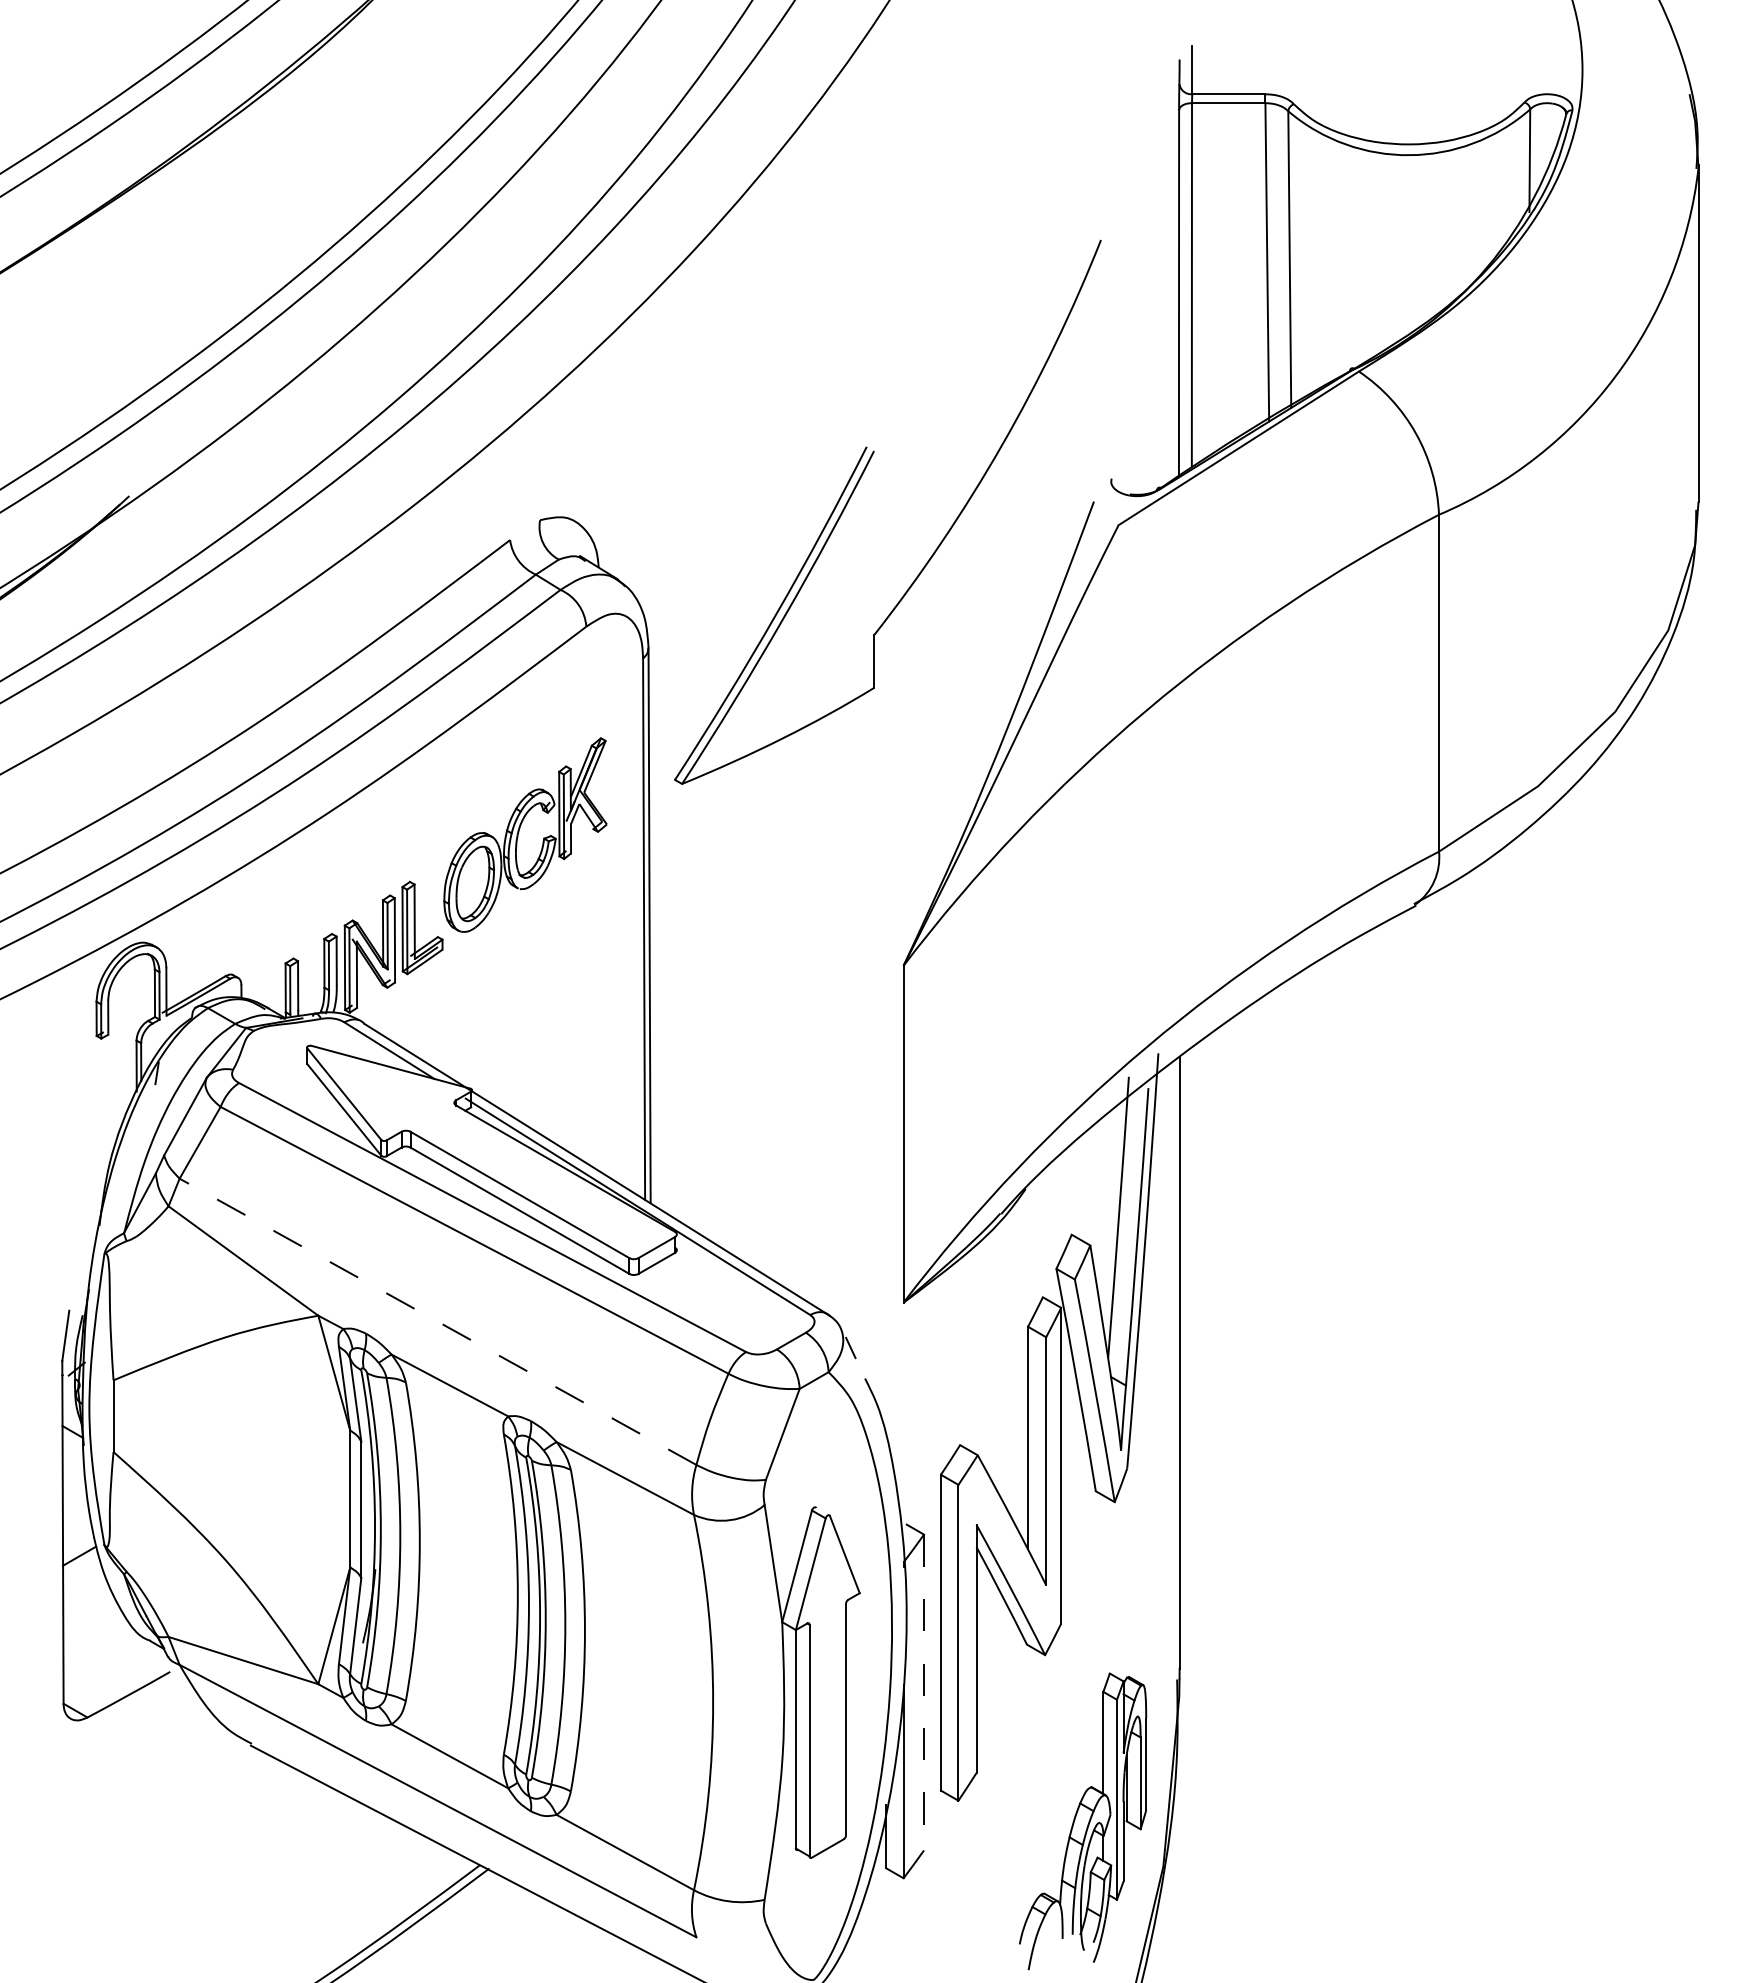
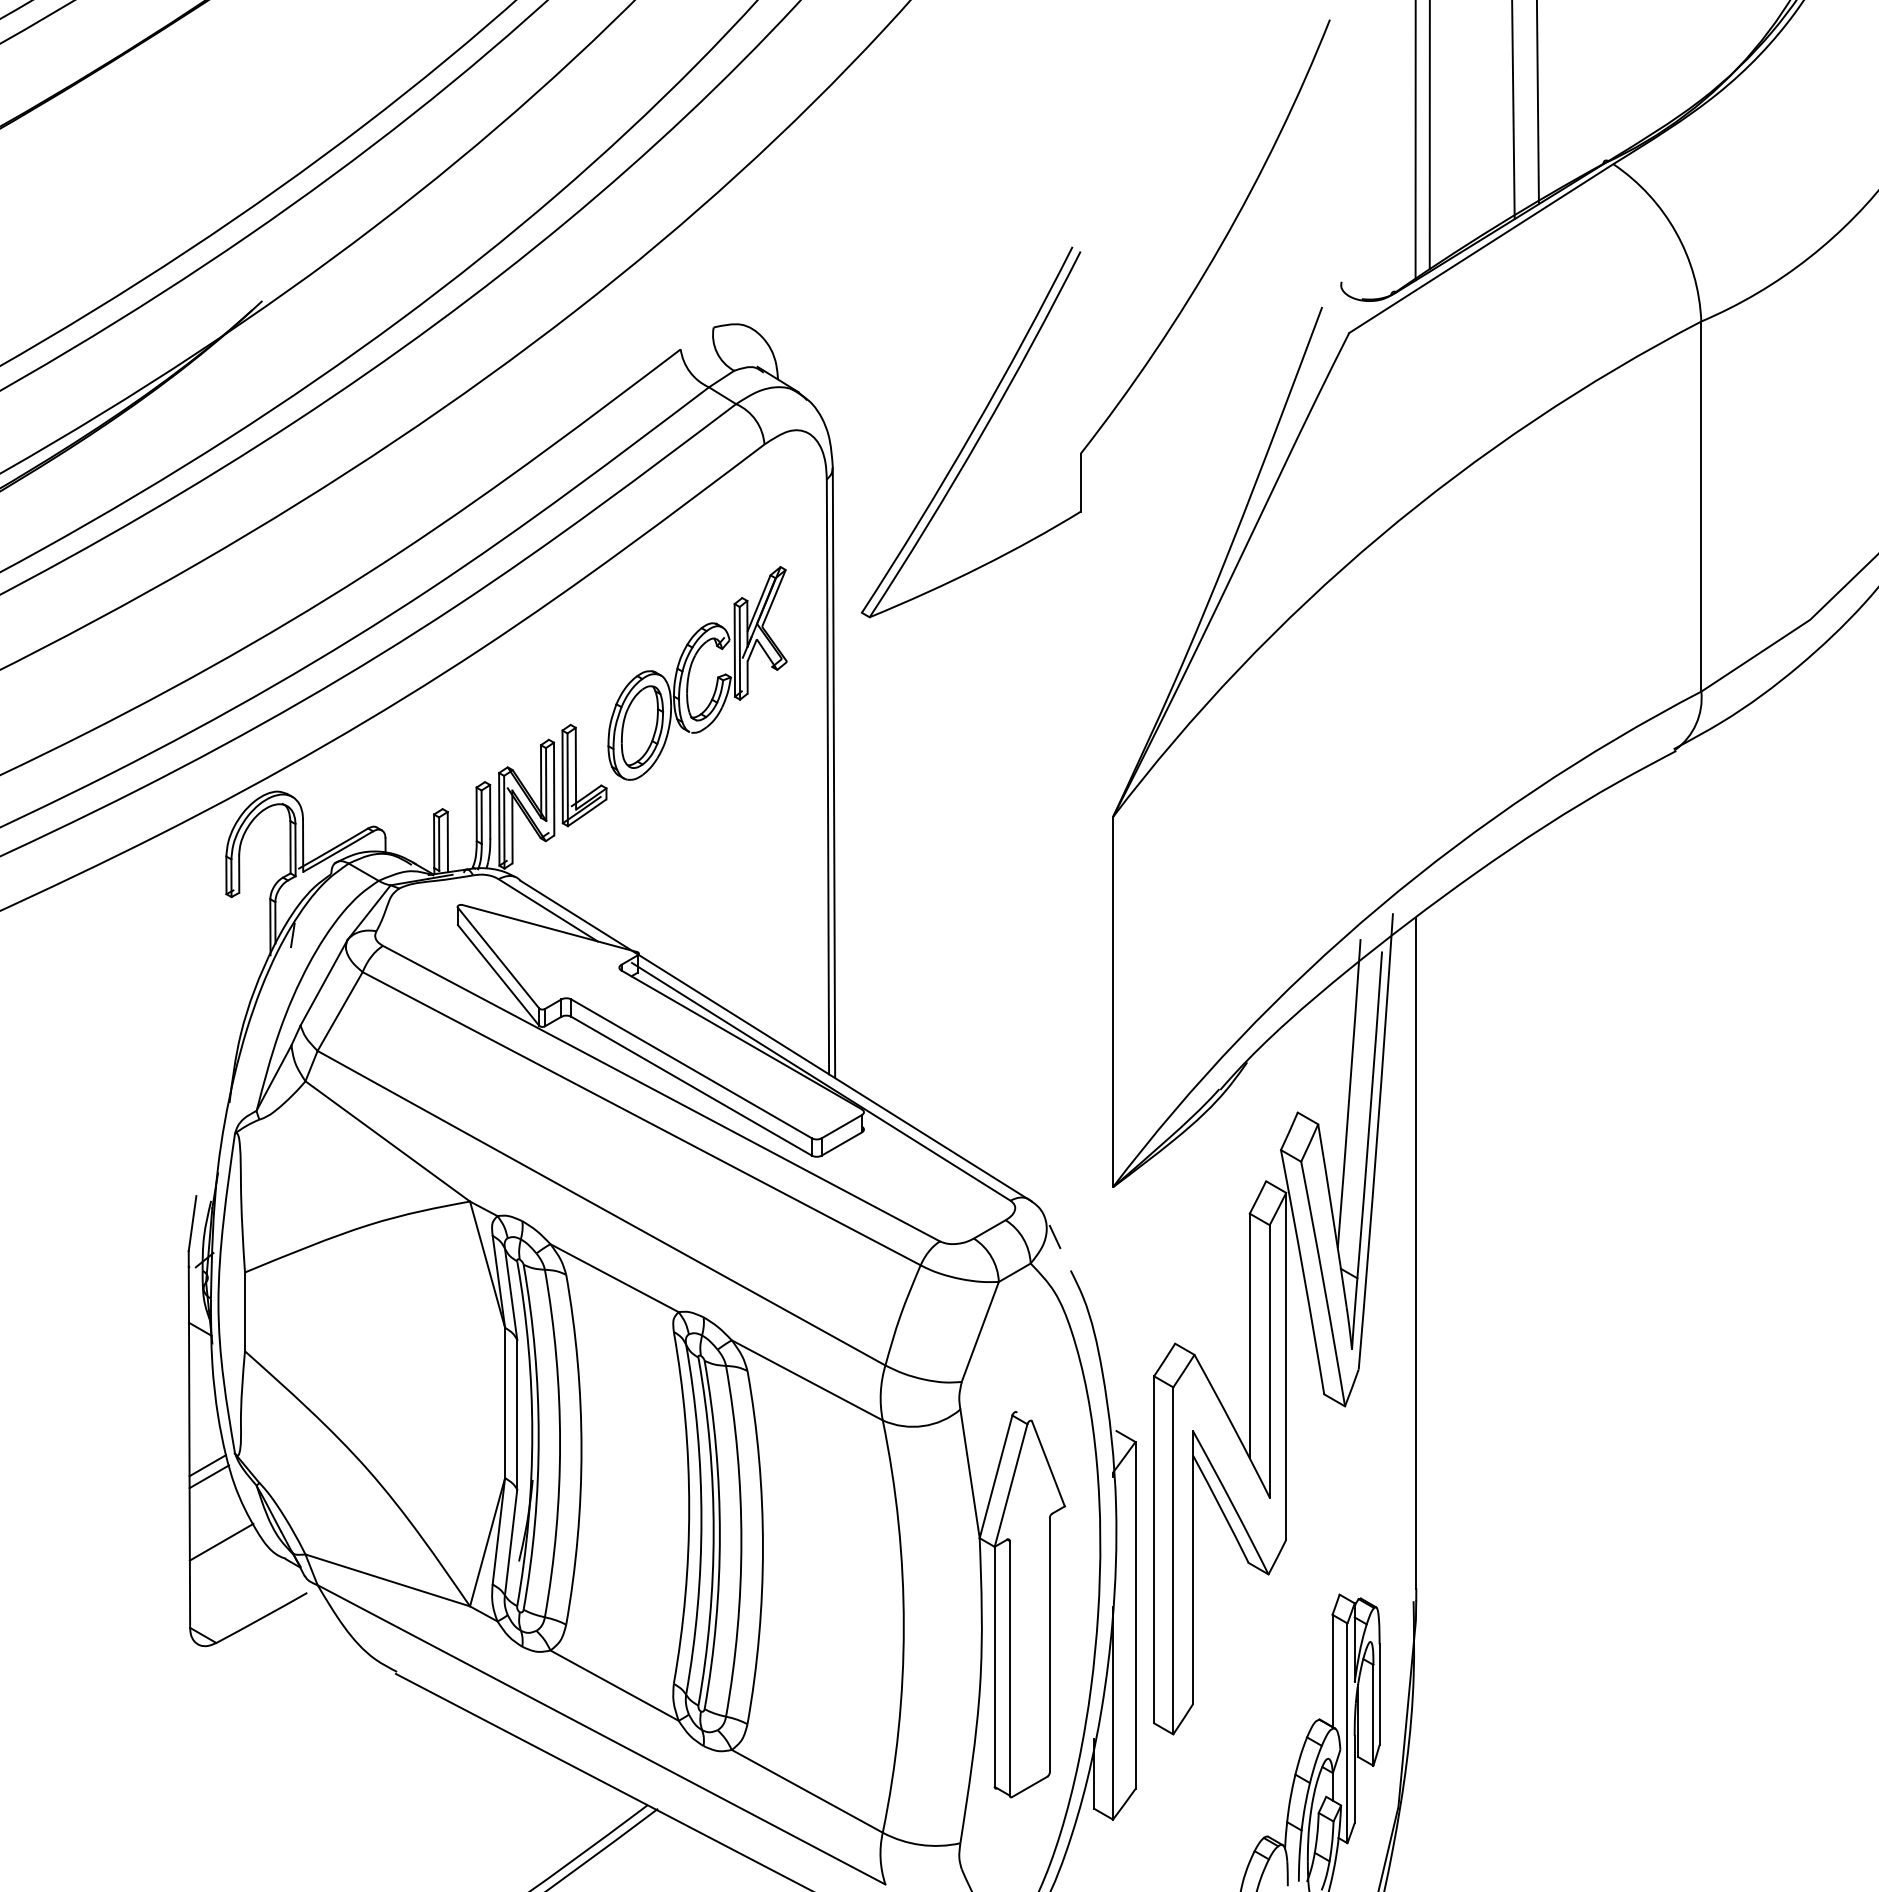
line: (437, 1321) -> (600, 1207), dashed -> solid
line: (80, 1565) -> (208, 1475), added
line: (92, 1625) -> (221, 1541), added
line: (924, 1692) -> (1136, 1615), dashed -> solid

